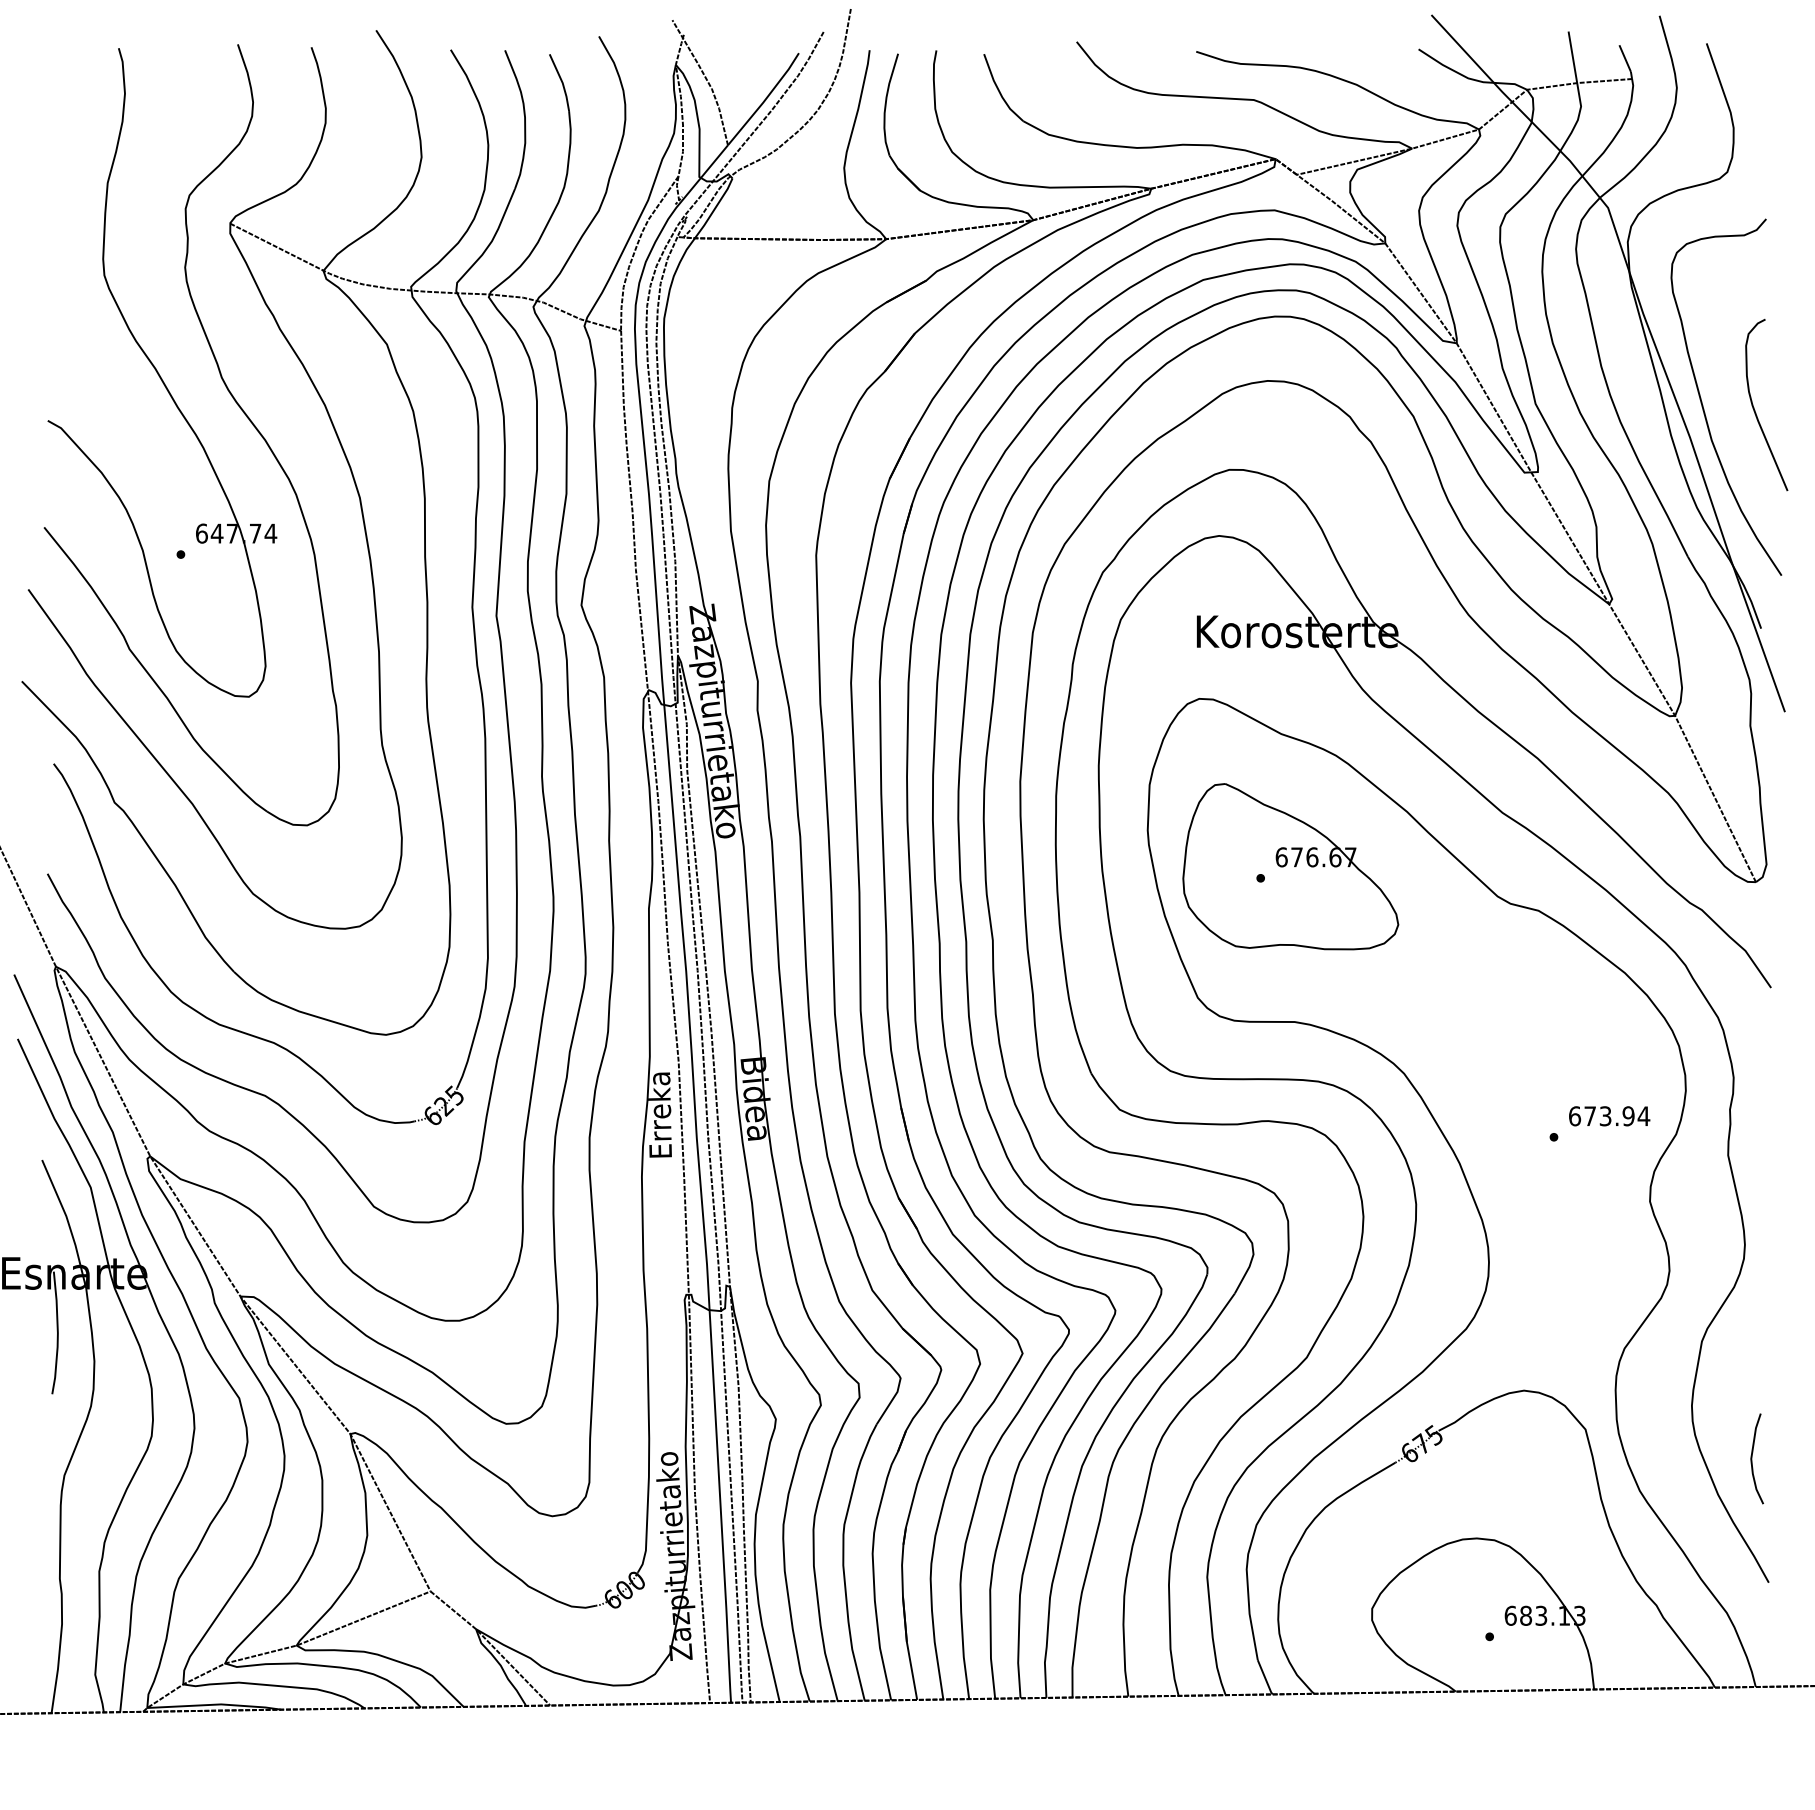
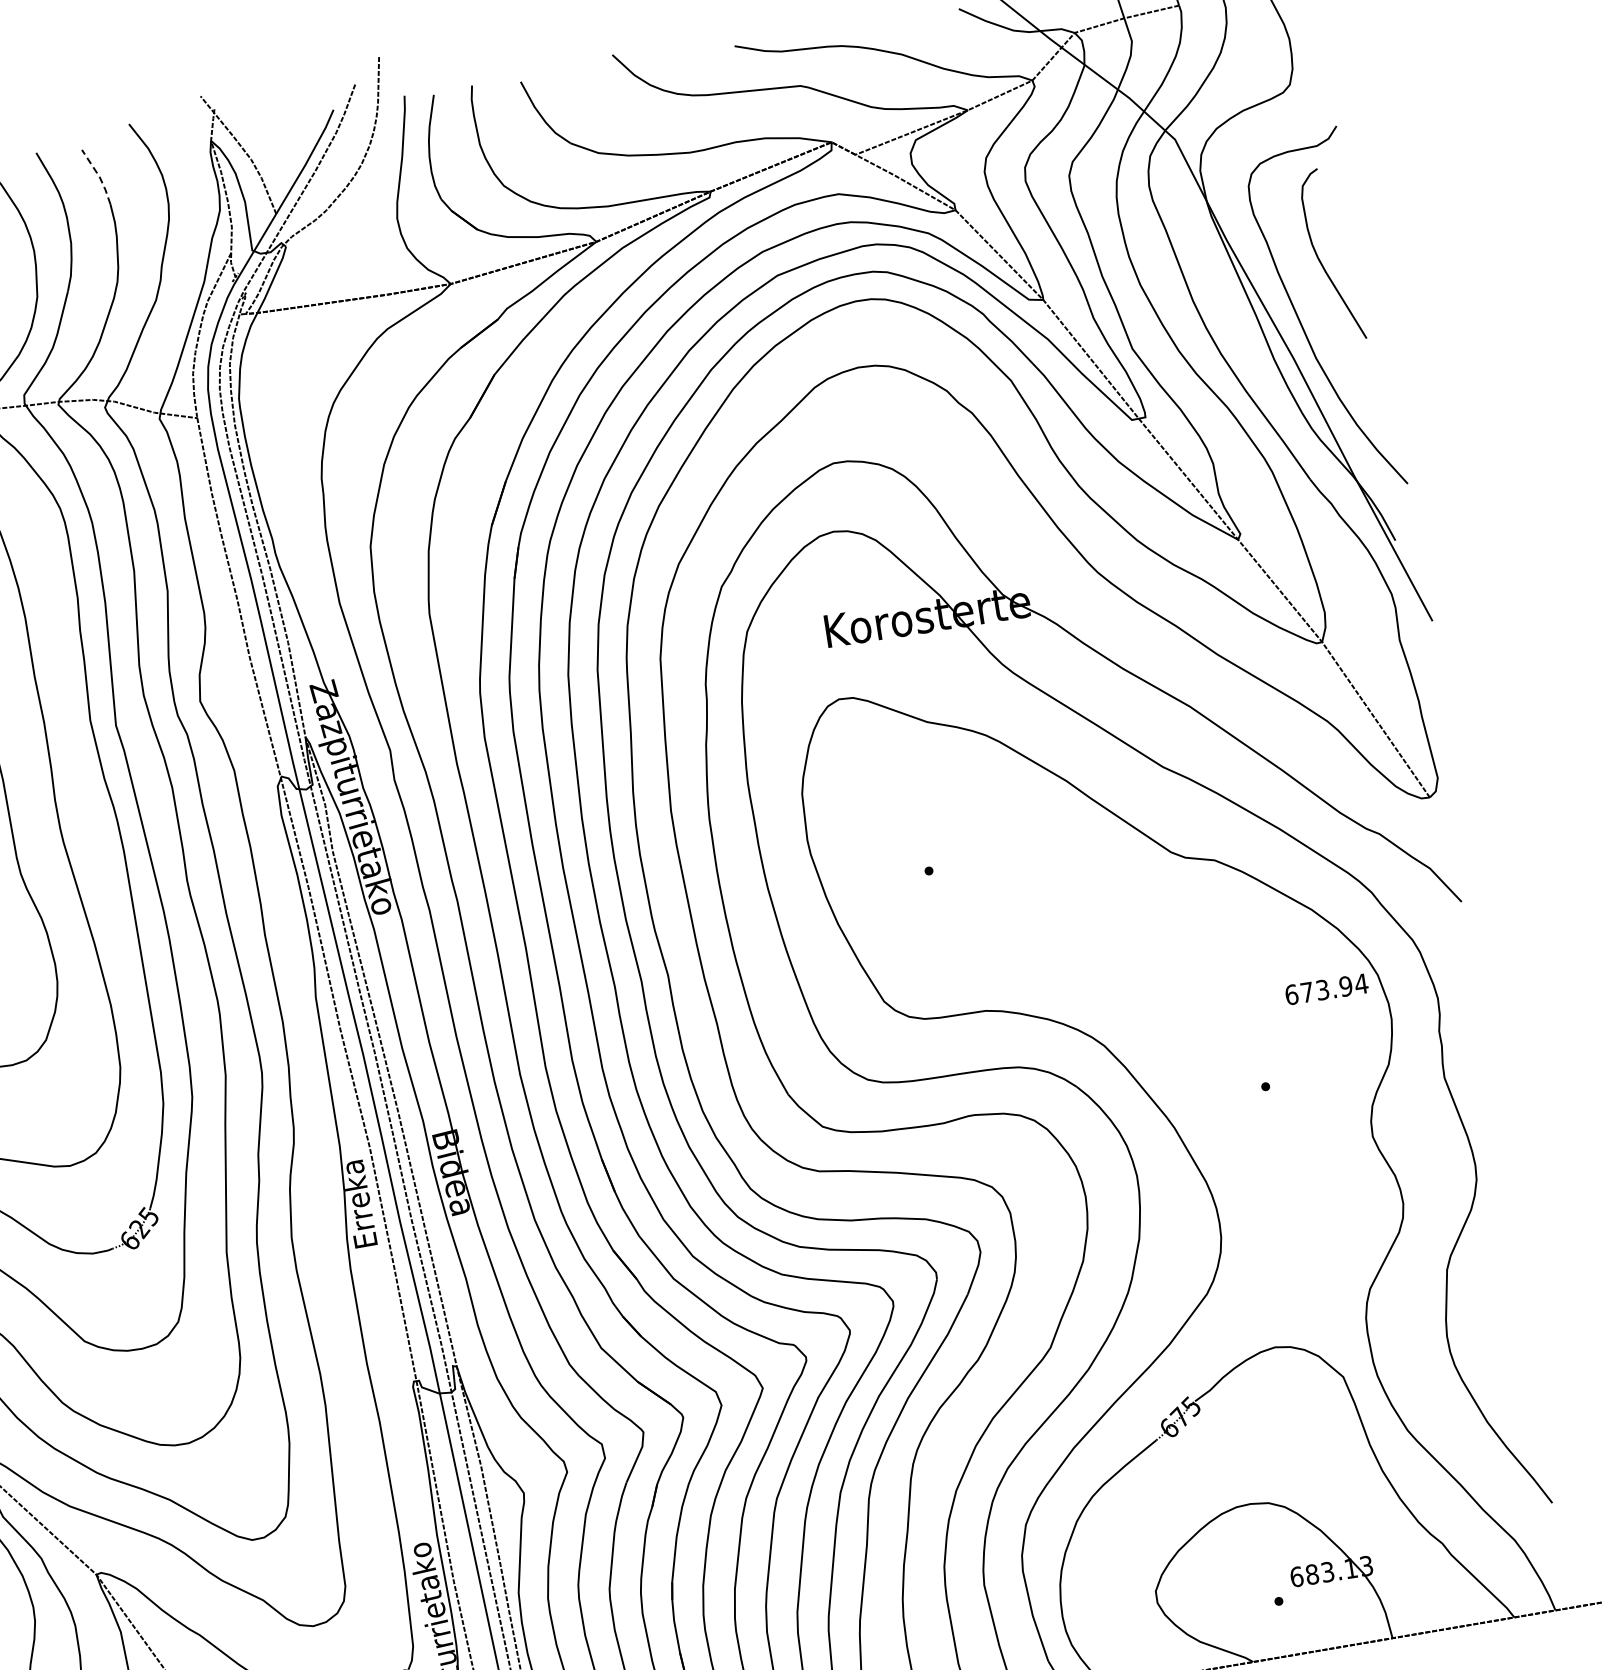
line: (562, 82) -> (99, 176), solid -> dashed
curve: (1754, 407) -> (1320, 259), moved
part: (1290, 866) -> (957, 854), removed
text: (1609, 1116) -> (1326, 989), moved
curve: (1752, 1458) -> (1516, 1380), removed

